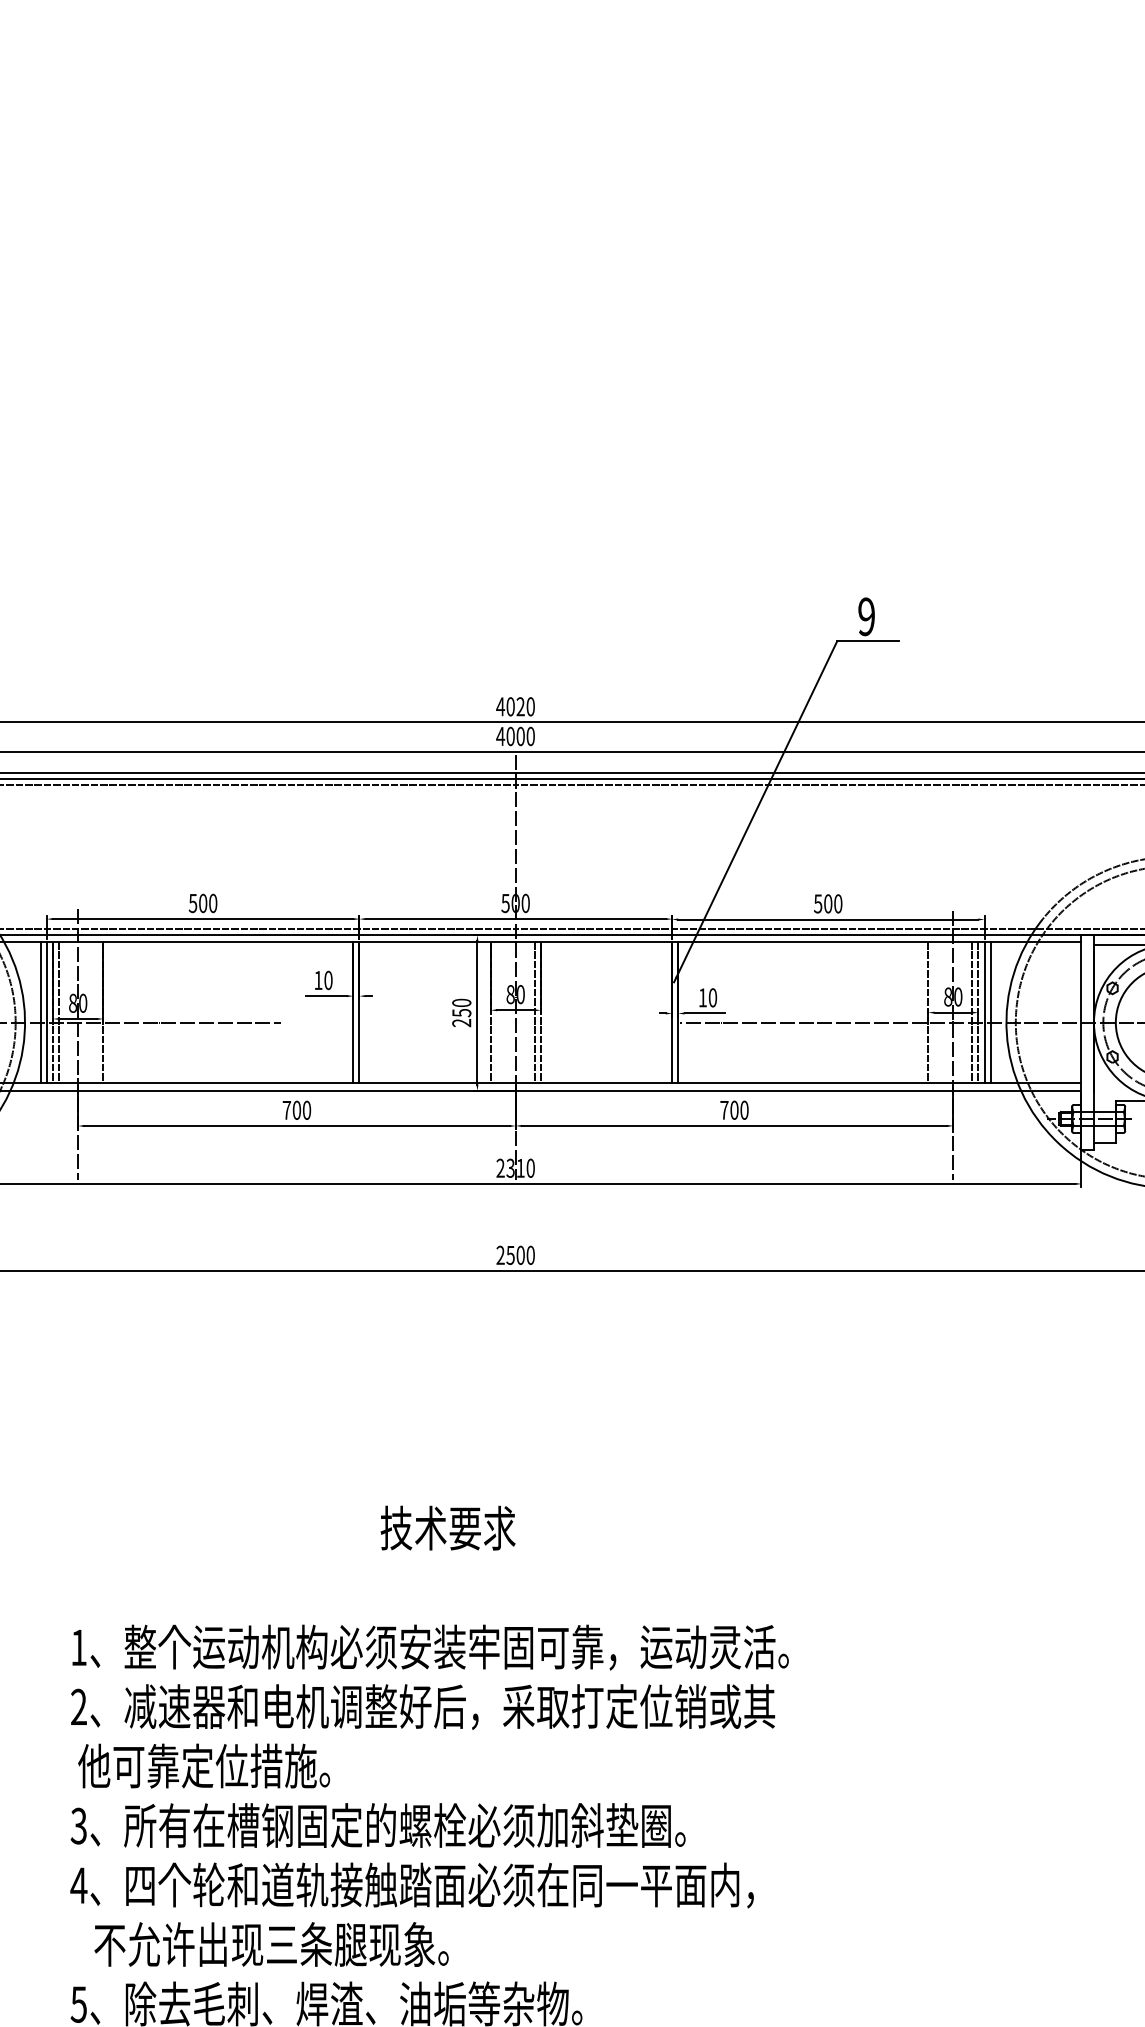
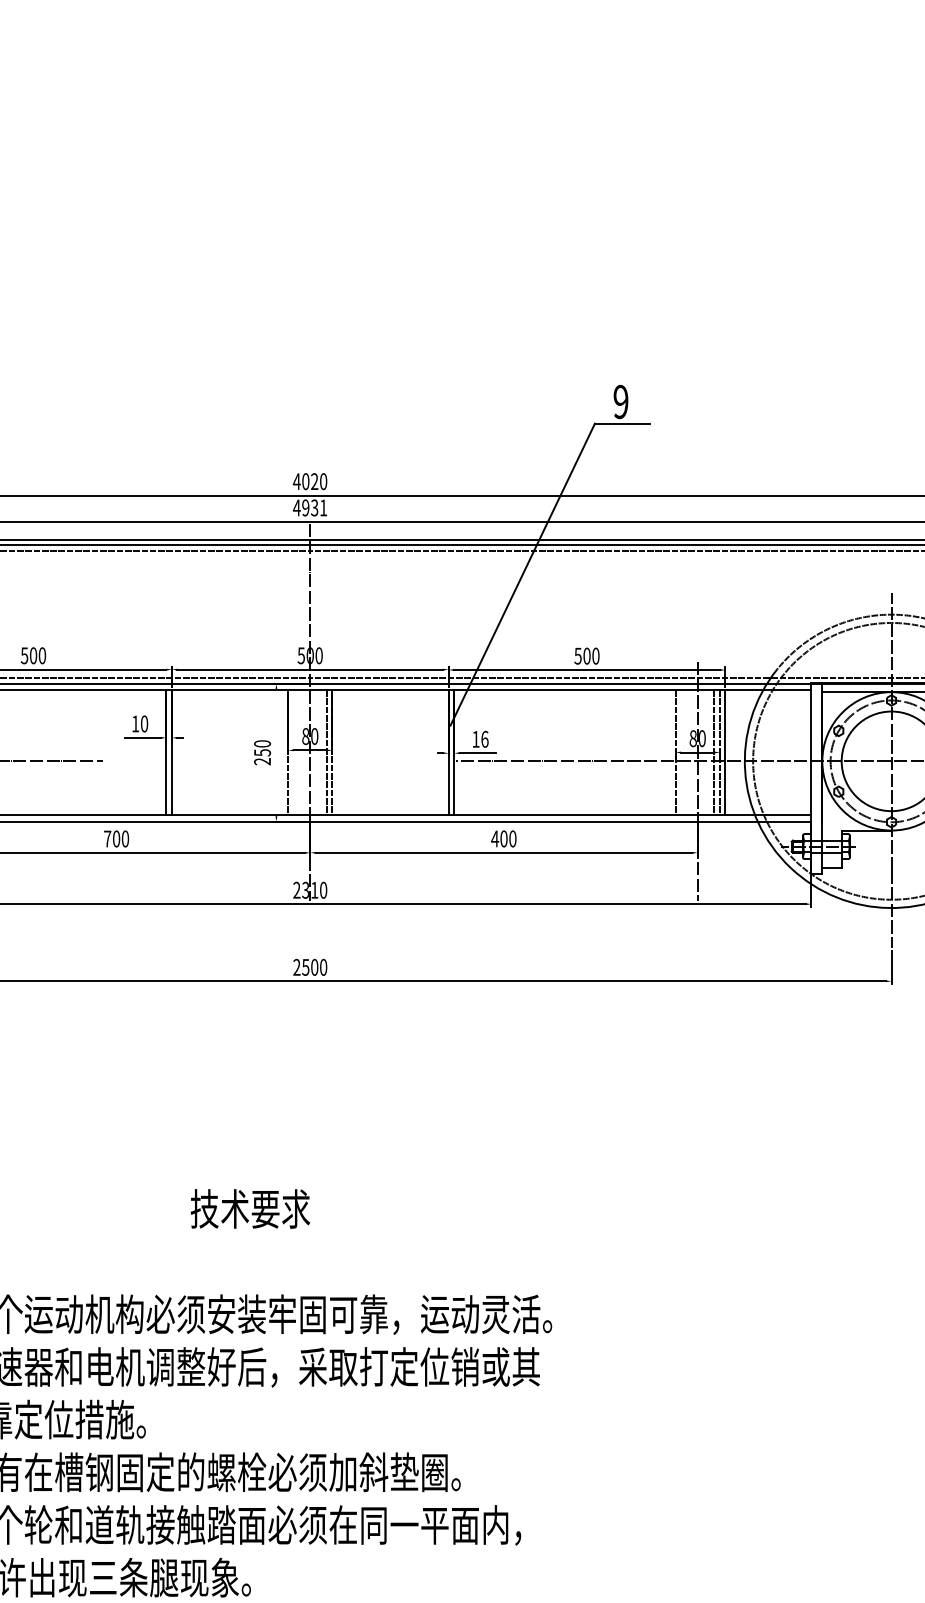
text: (520, 736) -> (314, 507), 4000 -> 4931
text: (712, 997) -> (484, 739), 10 -> 16
line: (477, 1012) -> (276, 752), removed
line: (990, 1012) -> (730, 752), removed
text: (723, 1110) -> (494, 839), 700 -> 400

